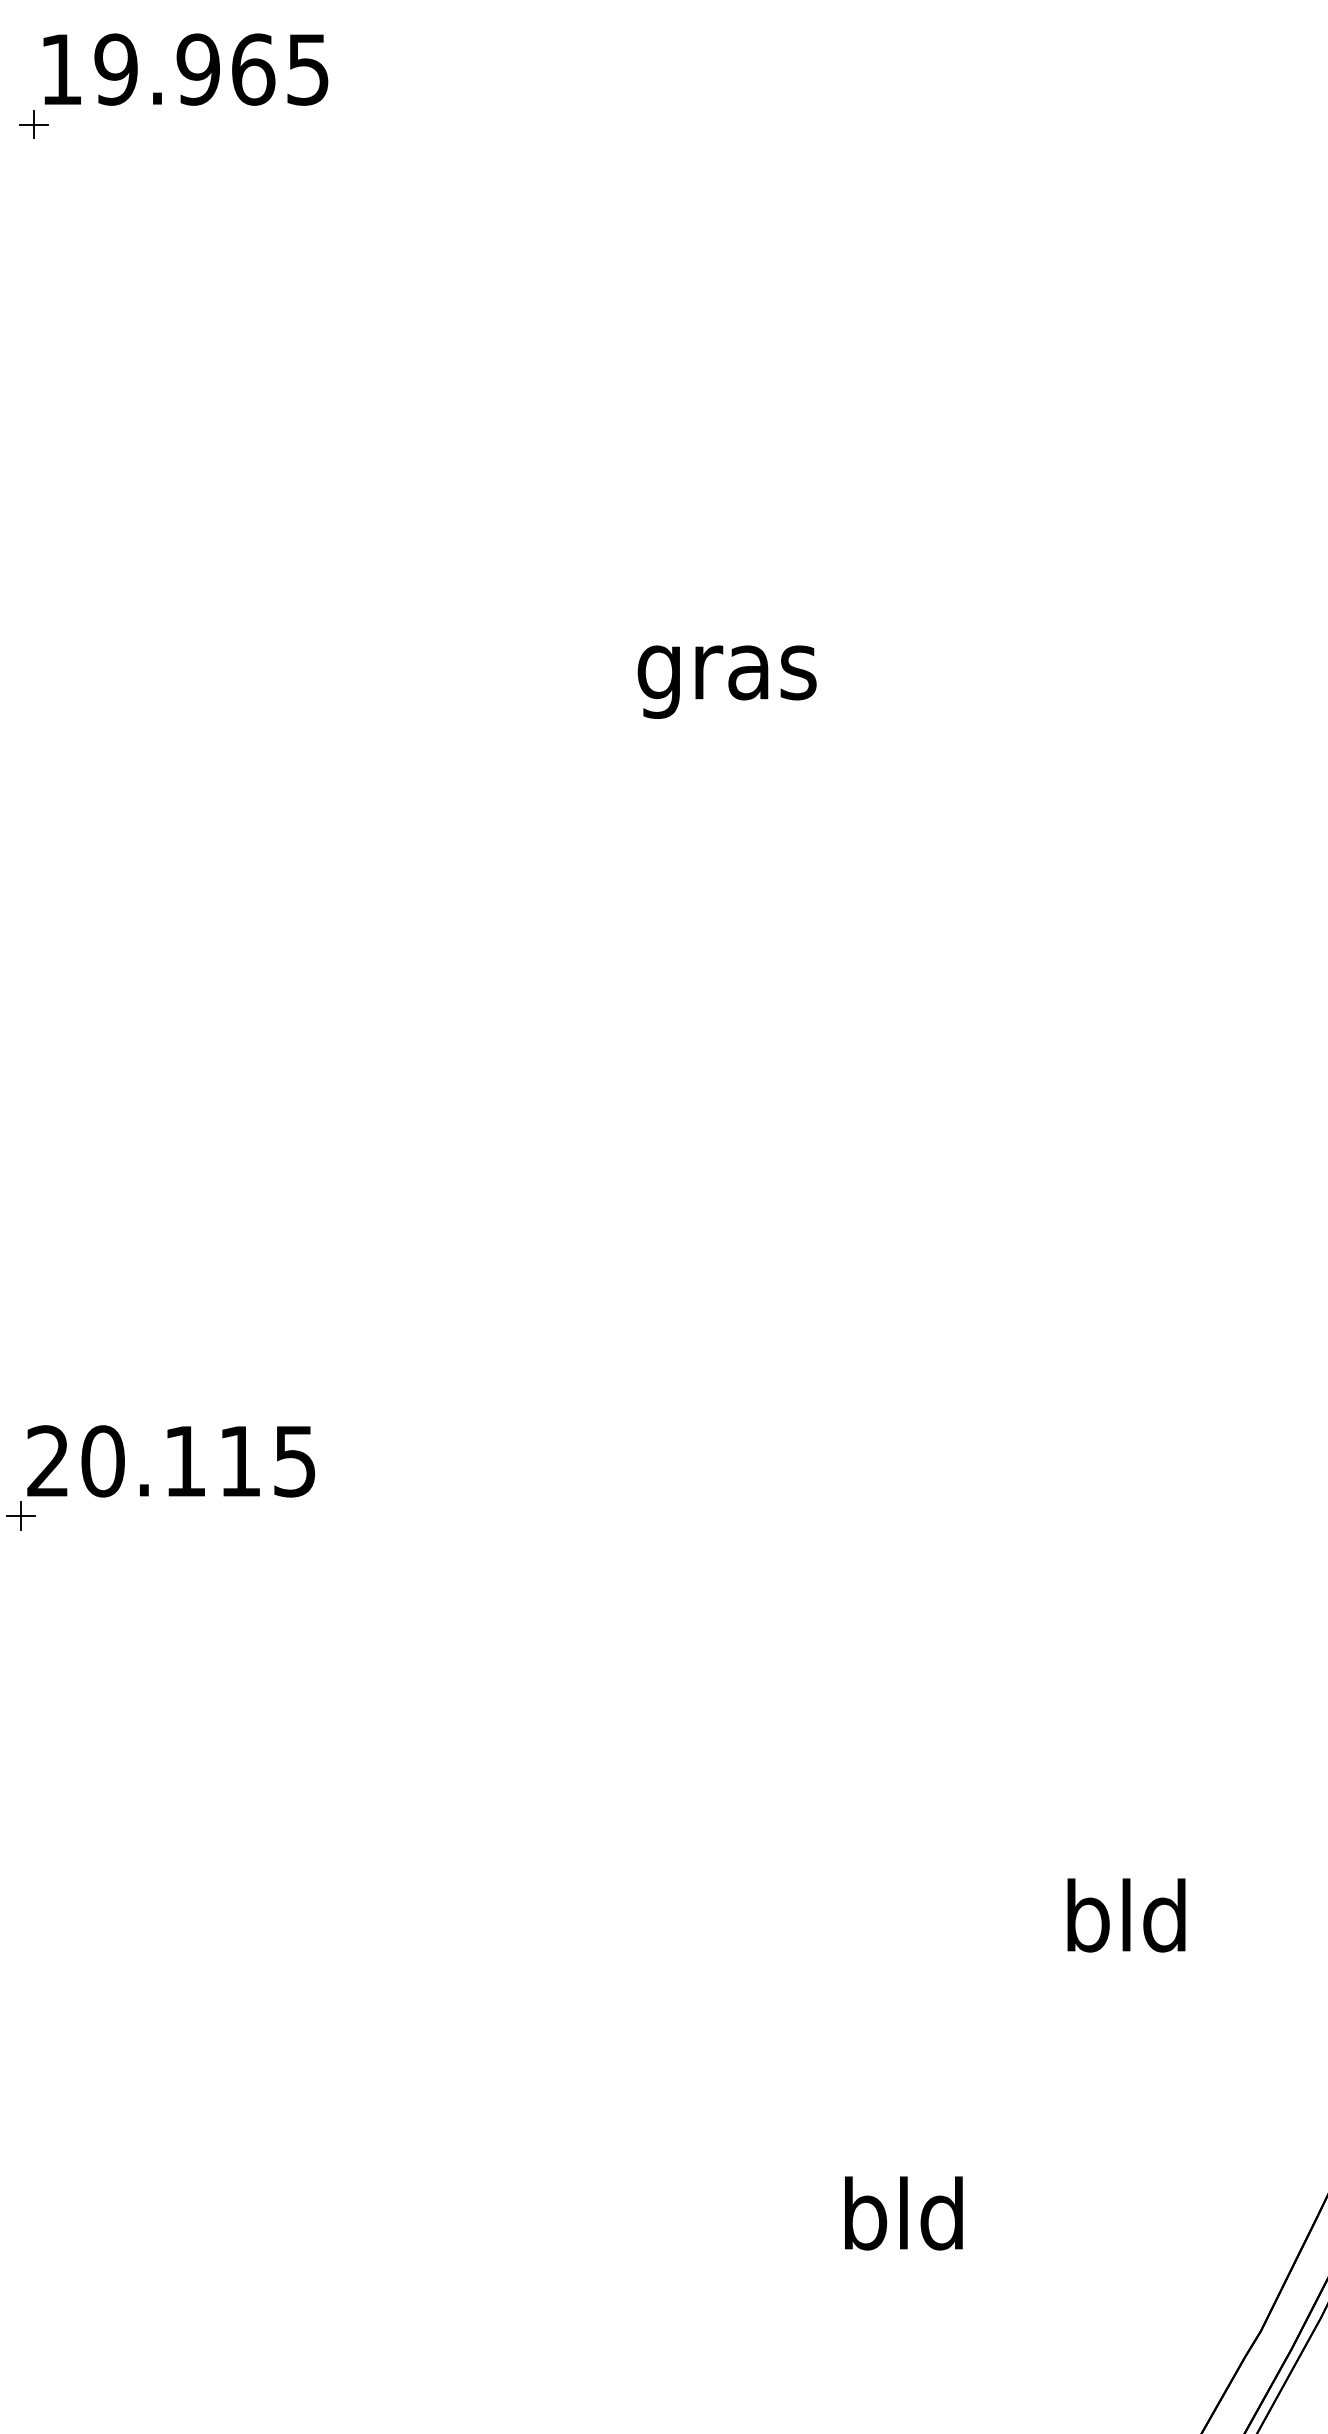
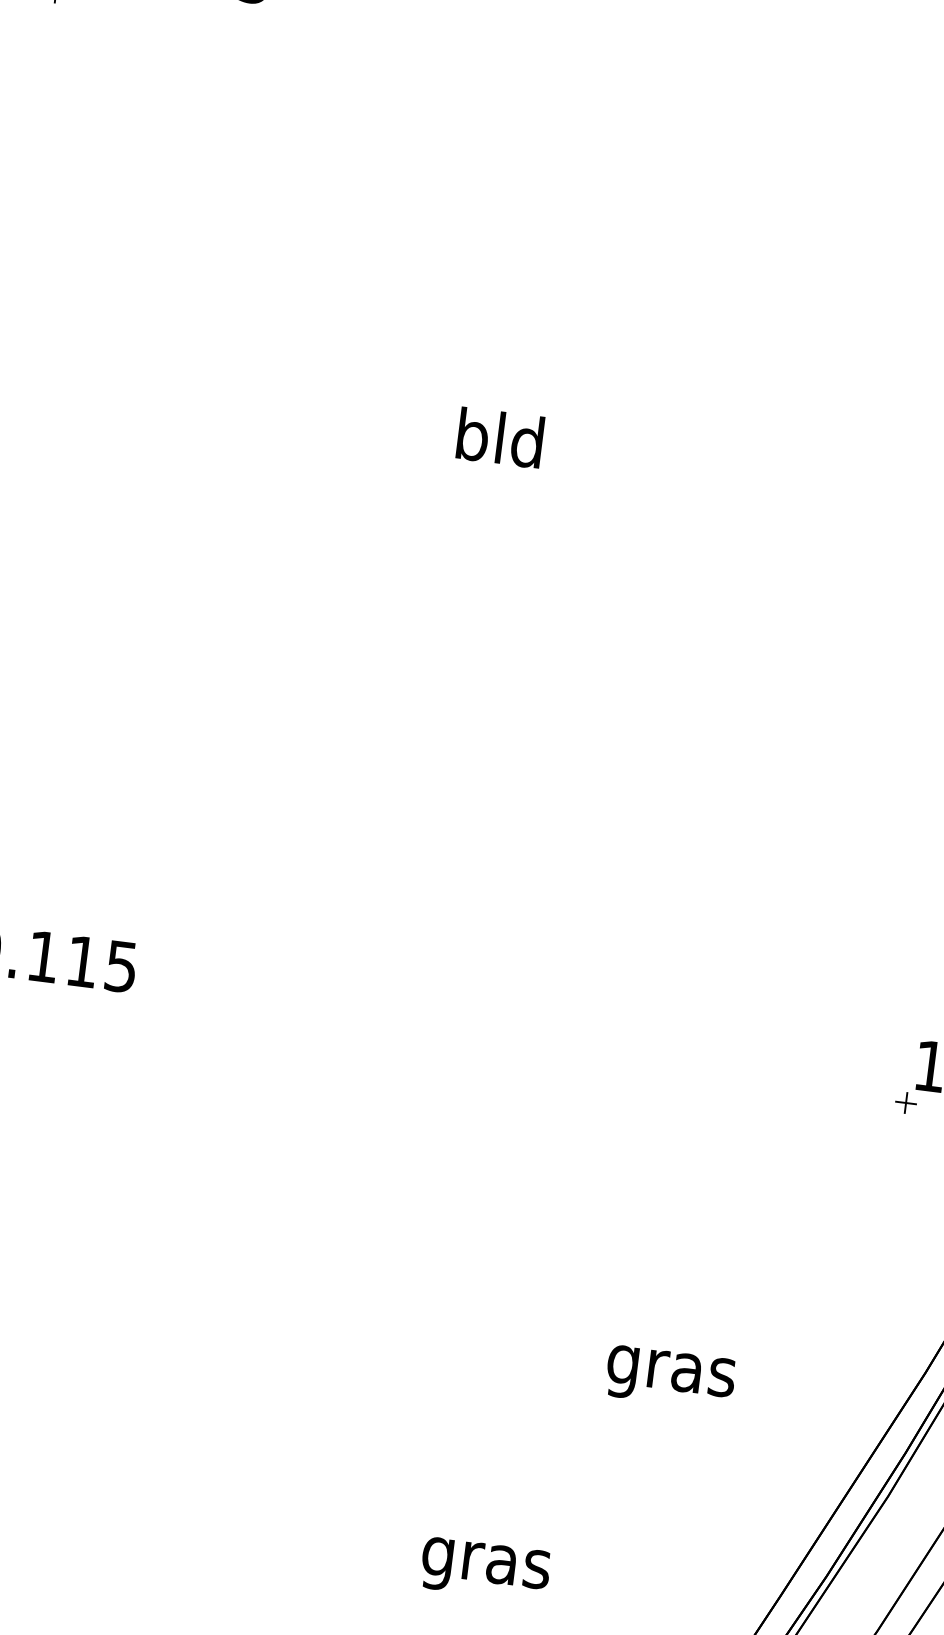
text: (726, 672) -> (499, 444), gras -> bld
text: (1126, 1924) -> (671, 1370), bld -> gras
text: (903, 2222) -> (485, 1562), bld -> gras

